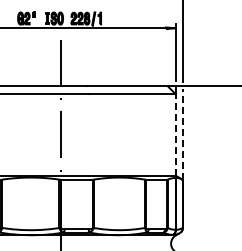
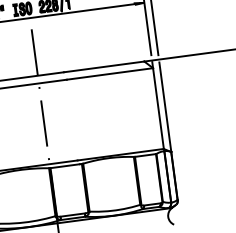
line: (175, 134) -> (158, 108), dashed -> solid
line: (182, 134) -> (165, 107), dashed -> solid

